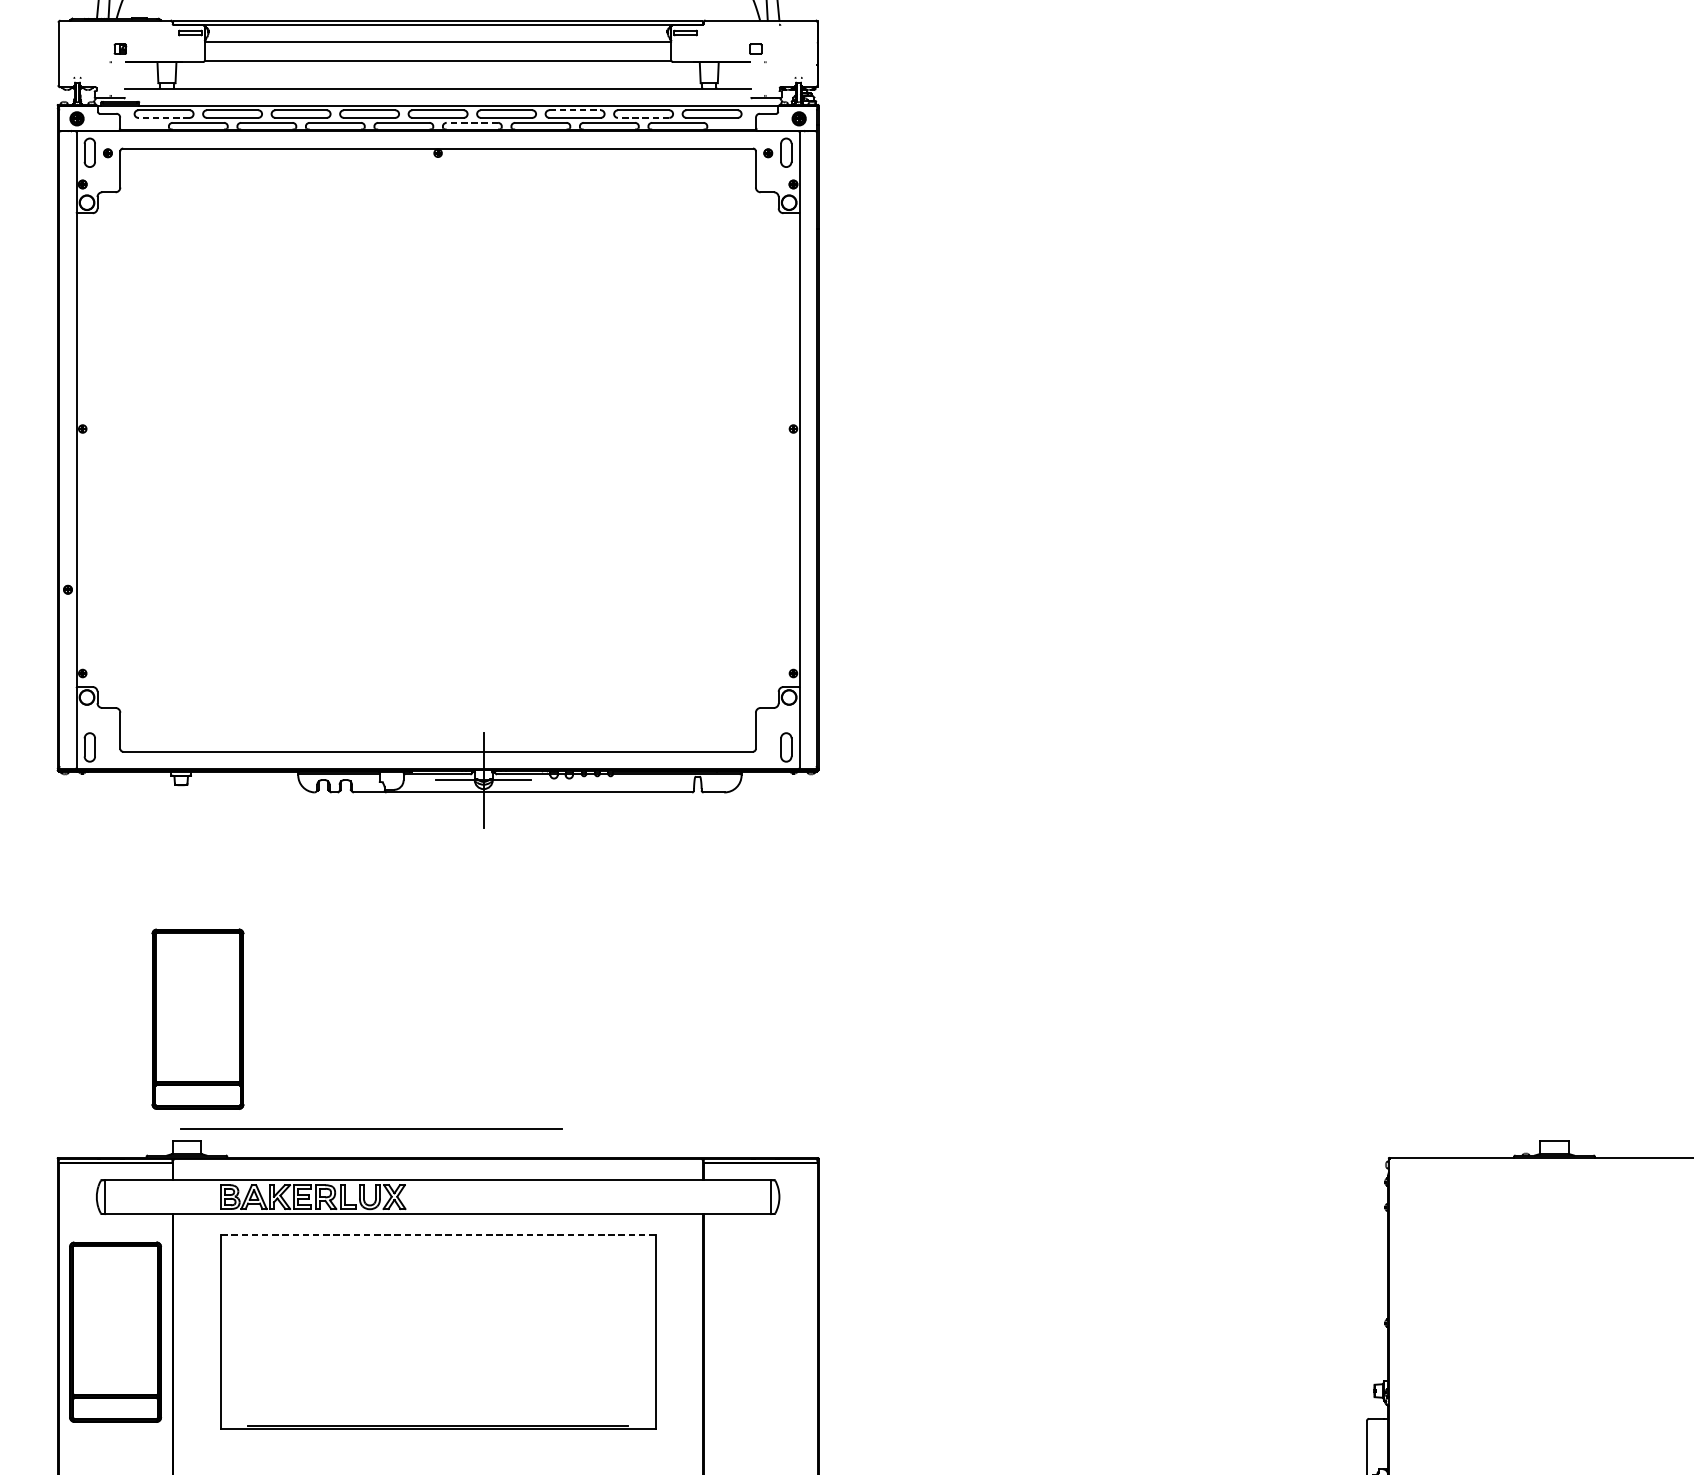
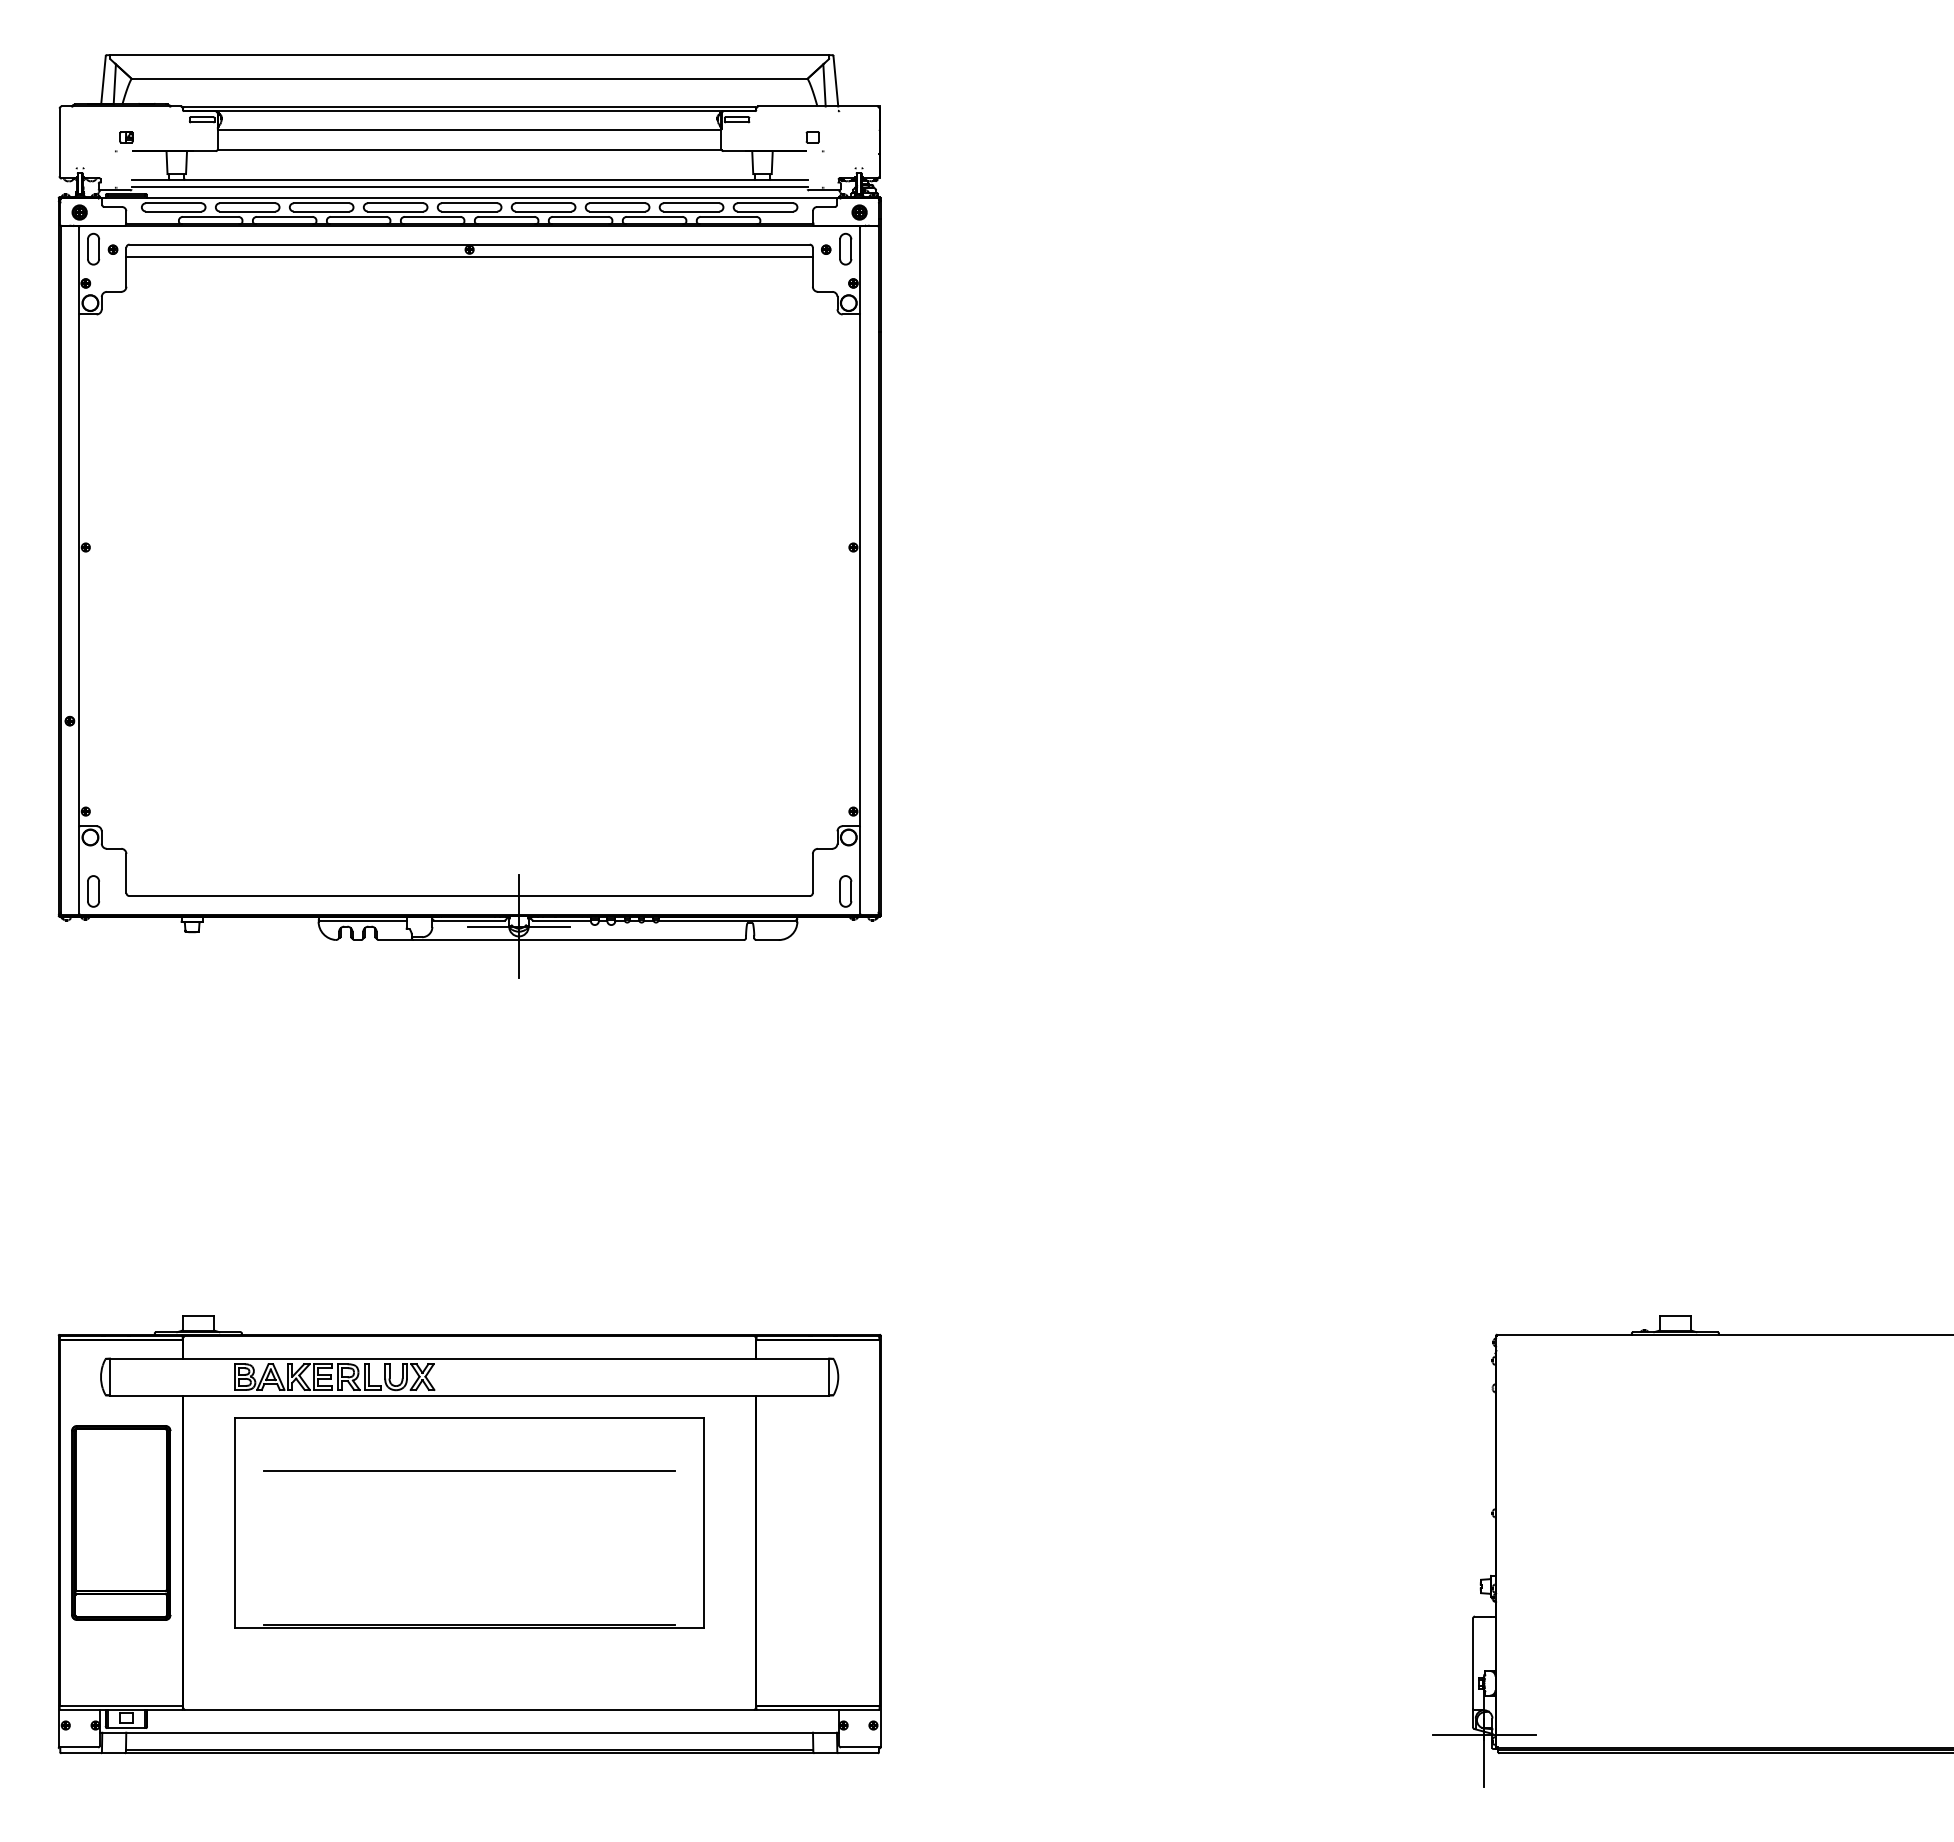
line: (437, 94) -> (469, 186), added
line: (575, 110) -> (617, 203), dashed -> solid
line: (163, 117) -> (173, 211), dashed -> solid
line: (643, 117) -> (691, 211), dashed -> solid
line: (472, 122) -> (506, 216), dashed -> solid
line: (437, 159) -> (469, 256), added
part: (198, 1018) -> (210, 1184), removed
line: (371, 1128) -> (469, 1470), moved
line: (437, 1235) -> (469, 1418), dashed -> solid

